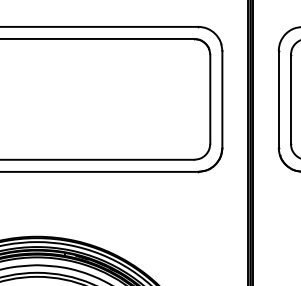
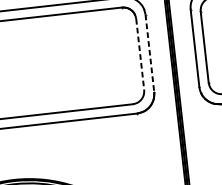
line: (210, 99) -> (140, 54), solid -> dashed
line: (222, 99) -> (149, 53), solid -> dashed

